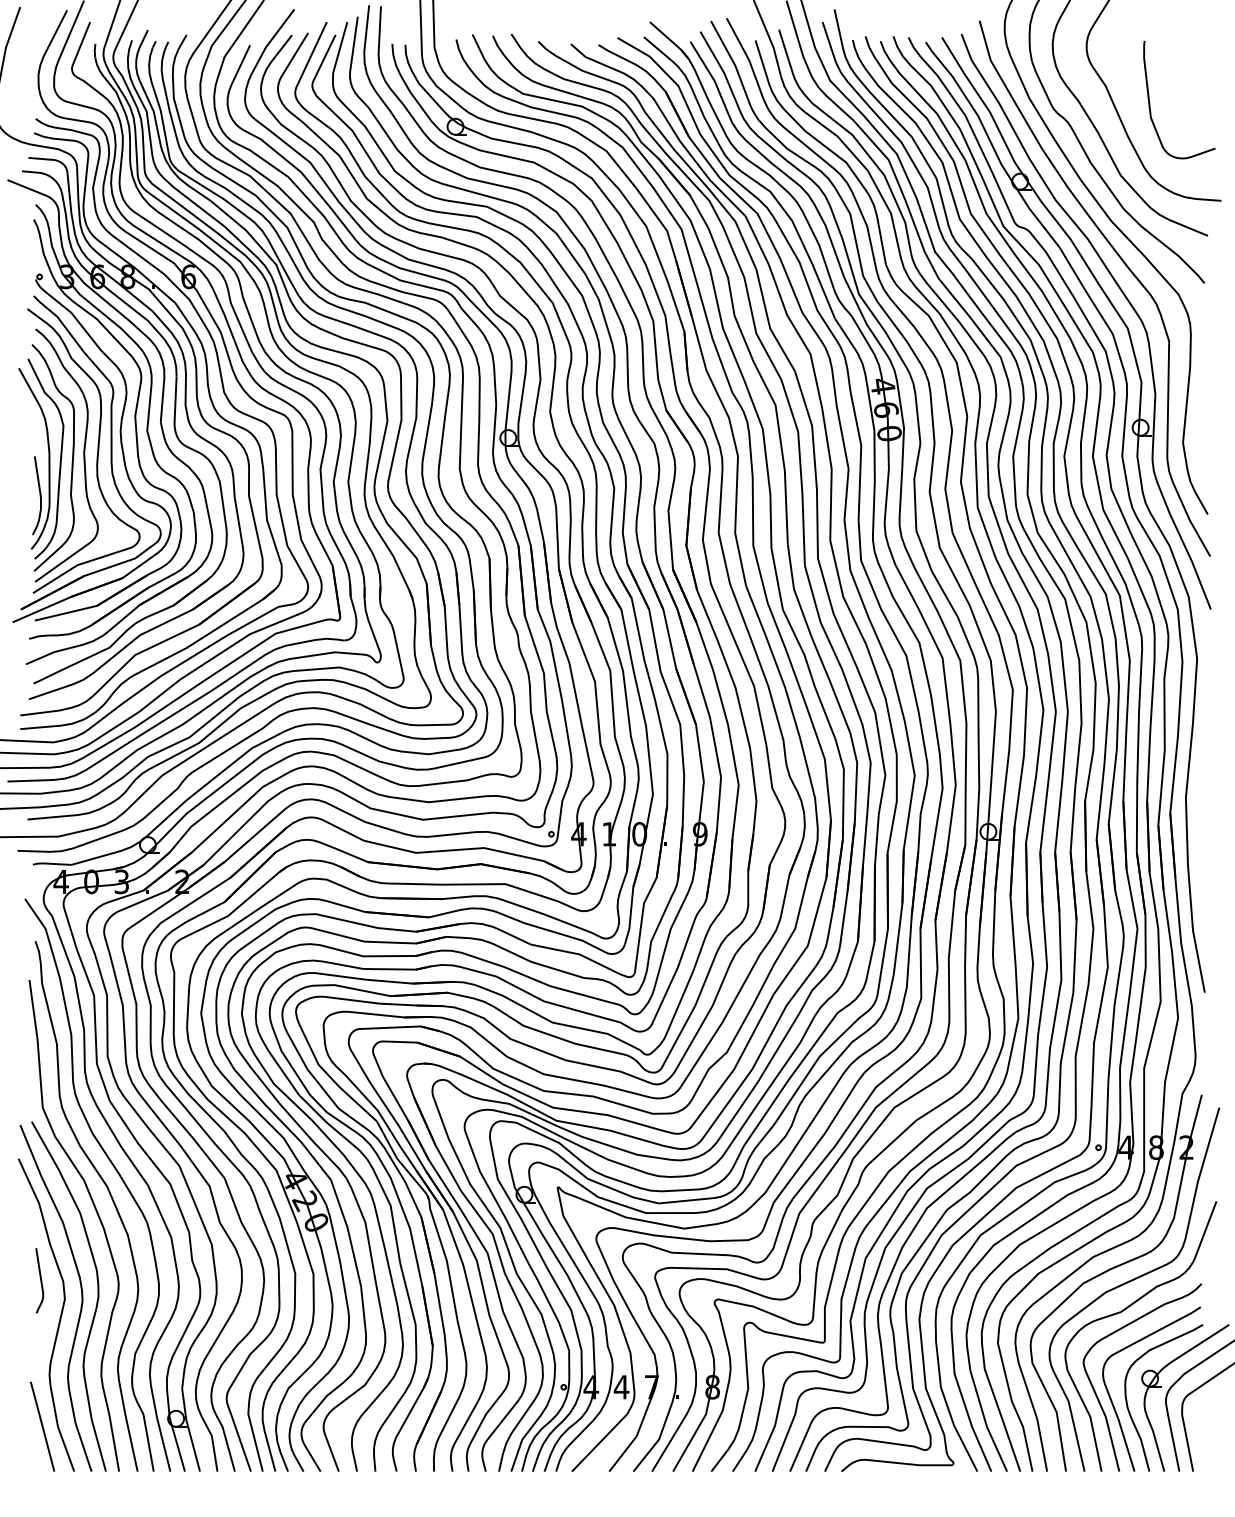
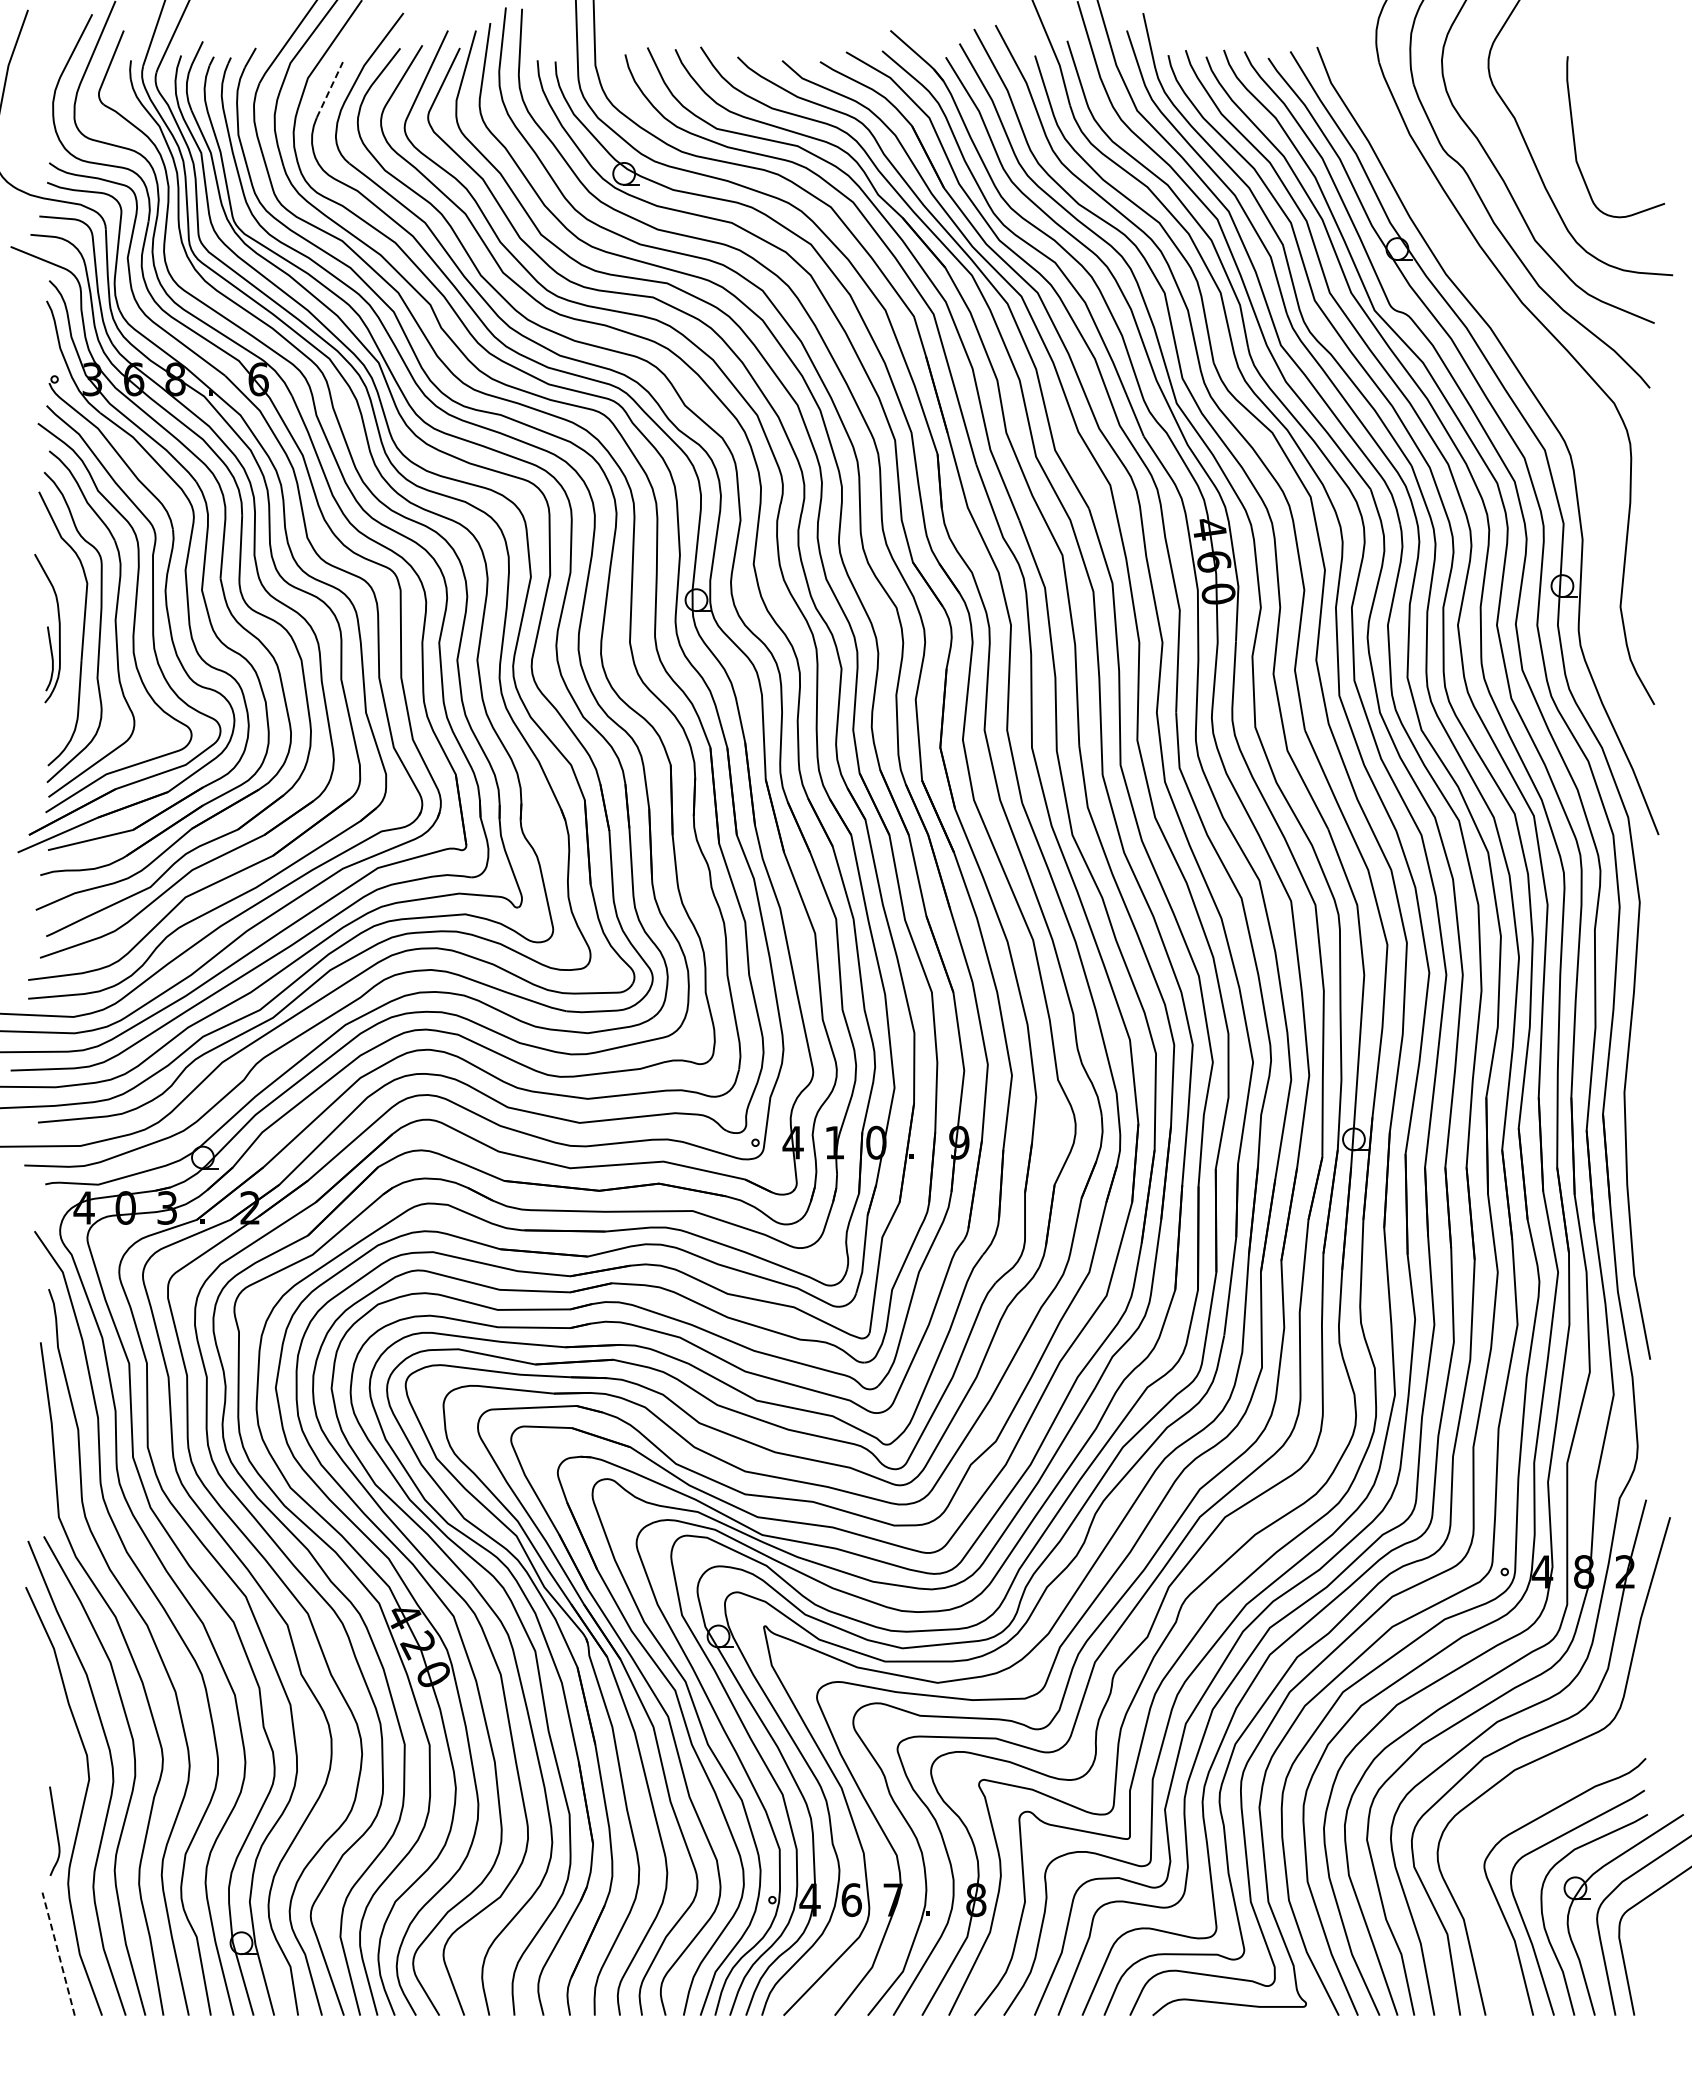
line: (240, 65) -> (329, 89), solid -> dashed
curve: (1124, 264) -> (1540, 362), removed
part: (34, 458) -> (47, 628), size x0.6
curve: (40, 1280) -> (55, 1830), moved
curve: (1123, 1311) -> (1538, 1796), removed
text: (621, 1387) -> (851, 1900), 4 -> 6
line: (42, 1426) -> (58, 1953), solid -> dashed

